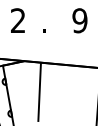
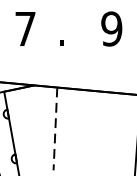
text: (18, 20) -> (25, 28), 2 -> 7
line: (39, 92) -> (55, 129), solid -> dashed

